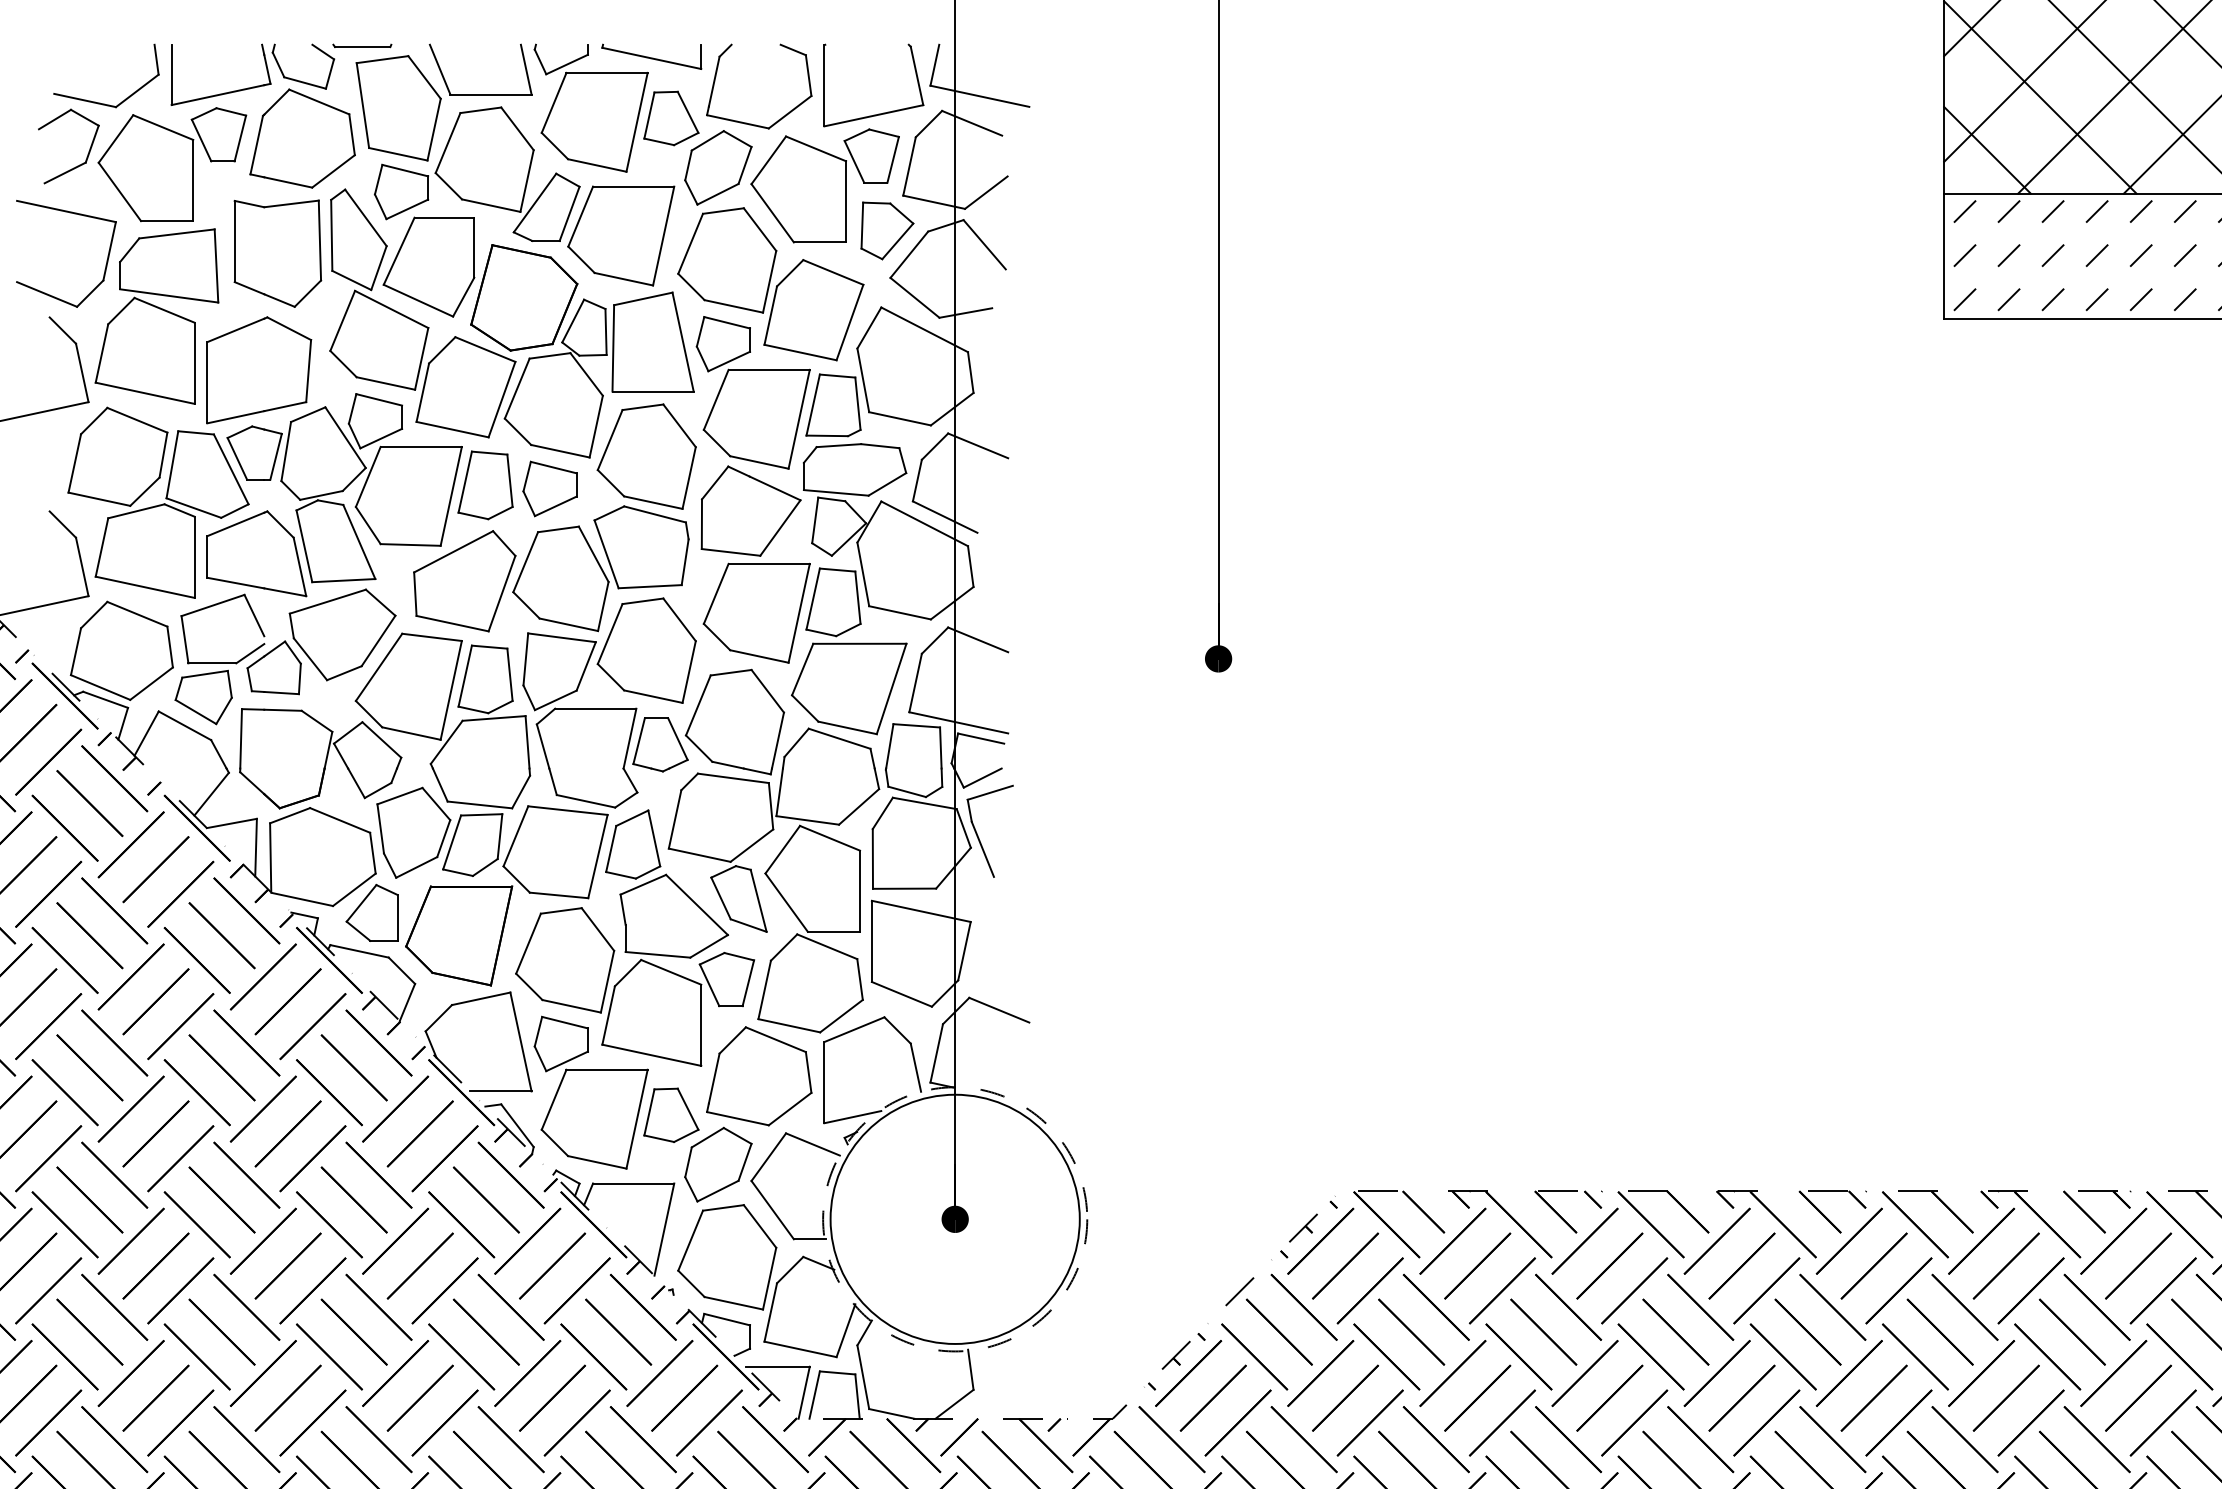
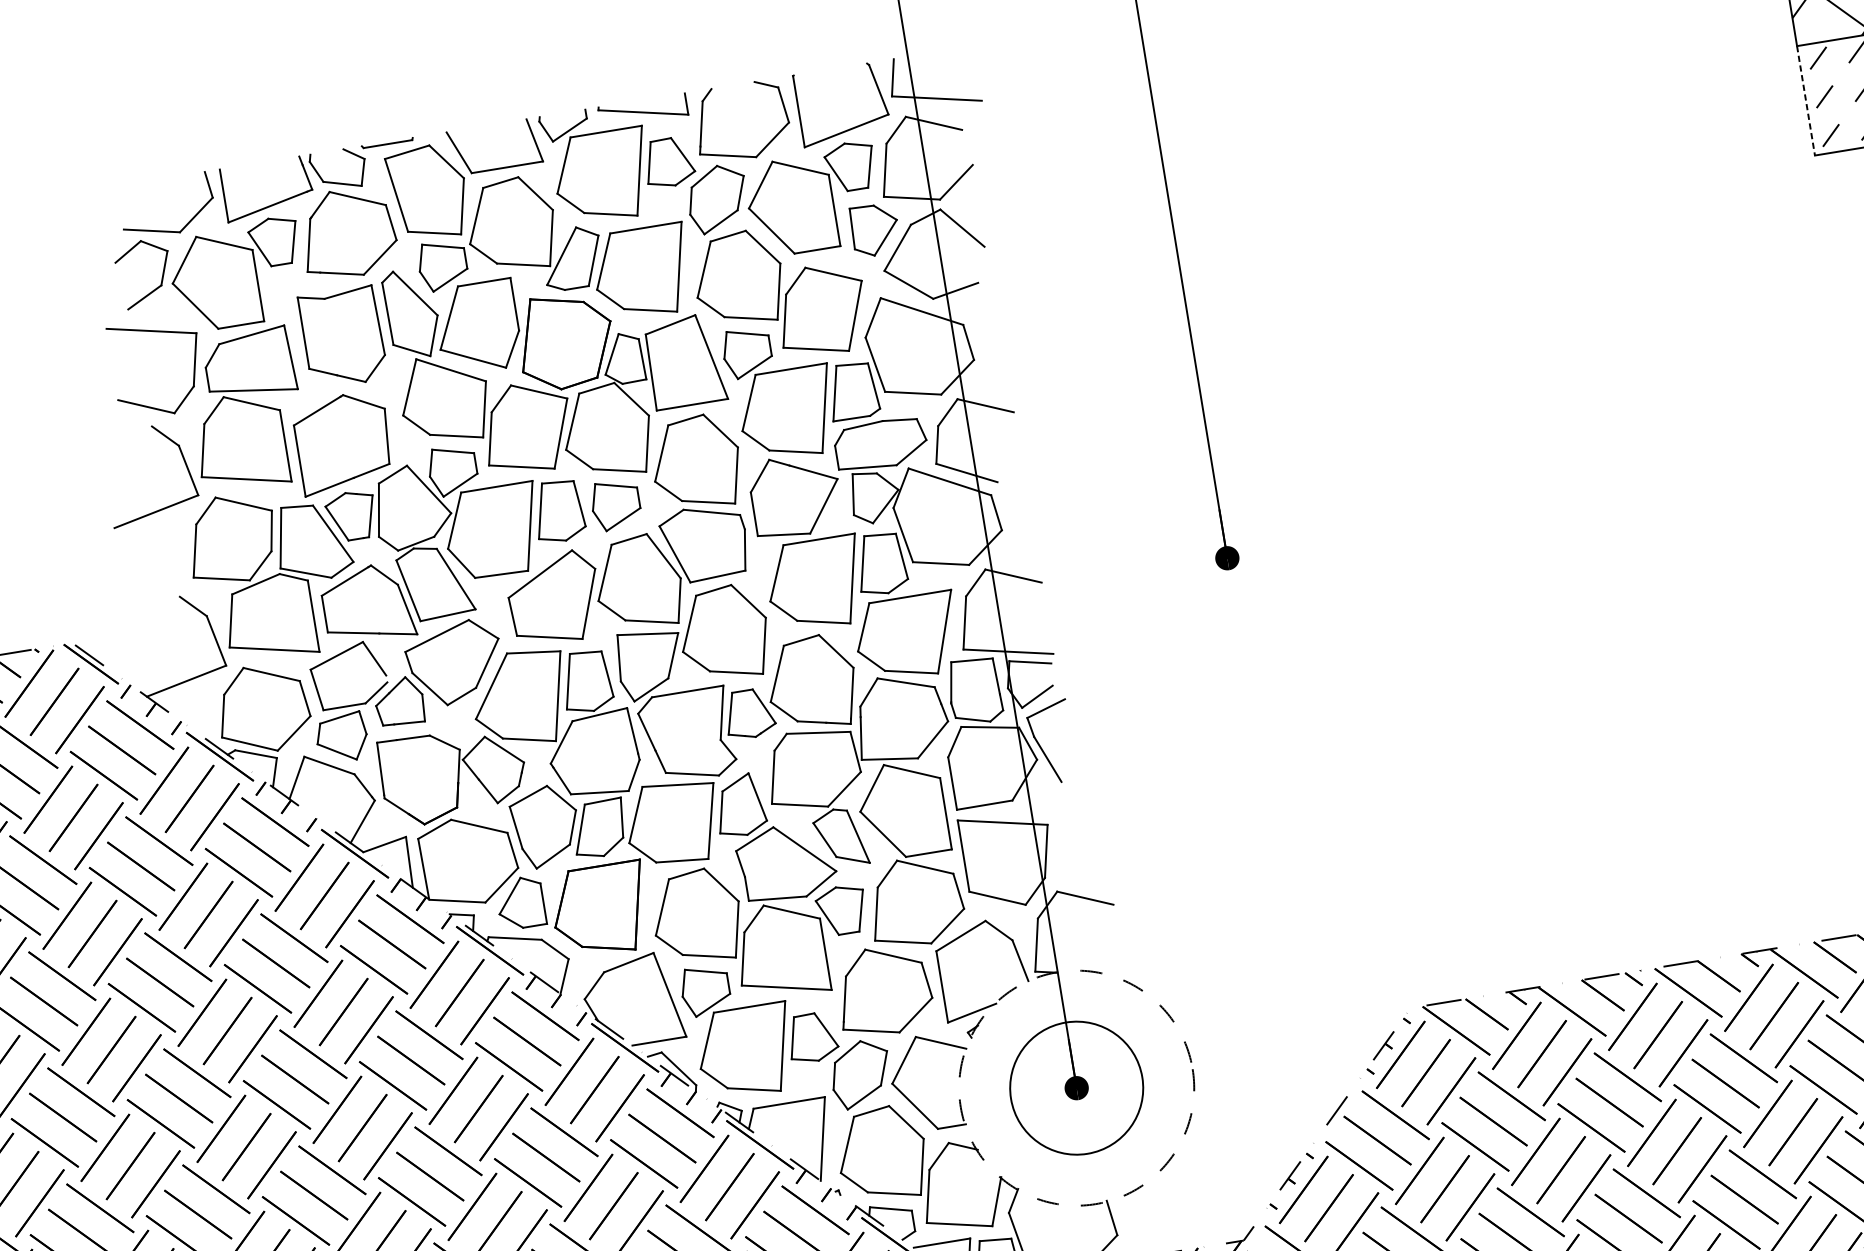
line: (1943, 257) -> (1806, 101), solid -> dashed
circle: (954, 1218) -> (1075, 1087), size x0.6

